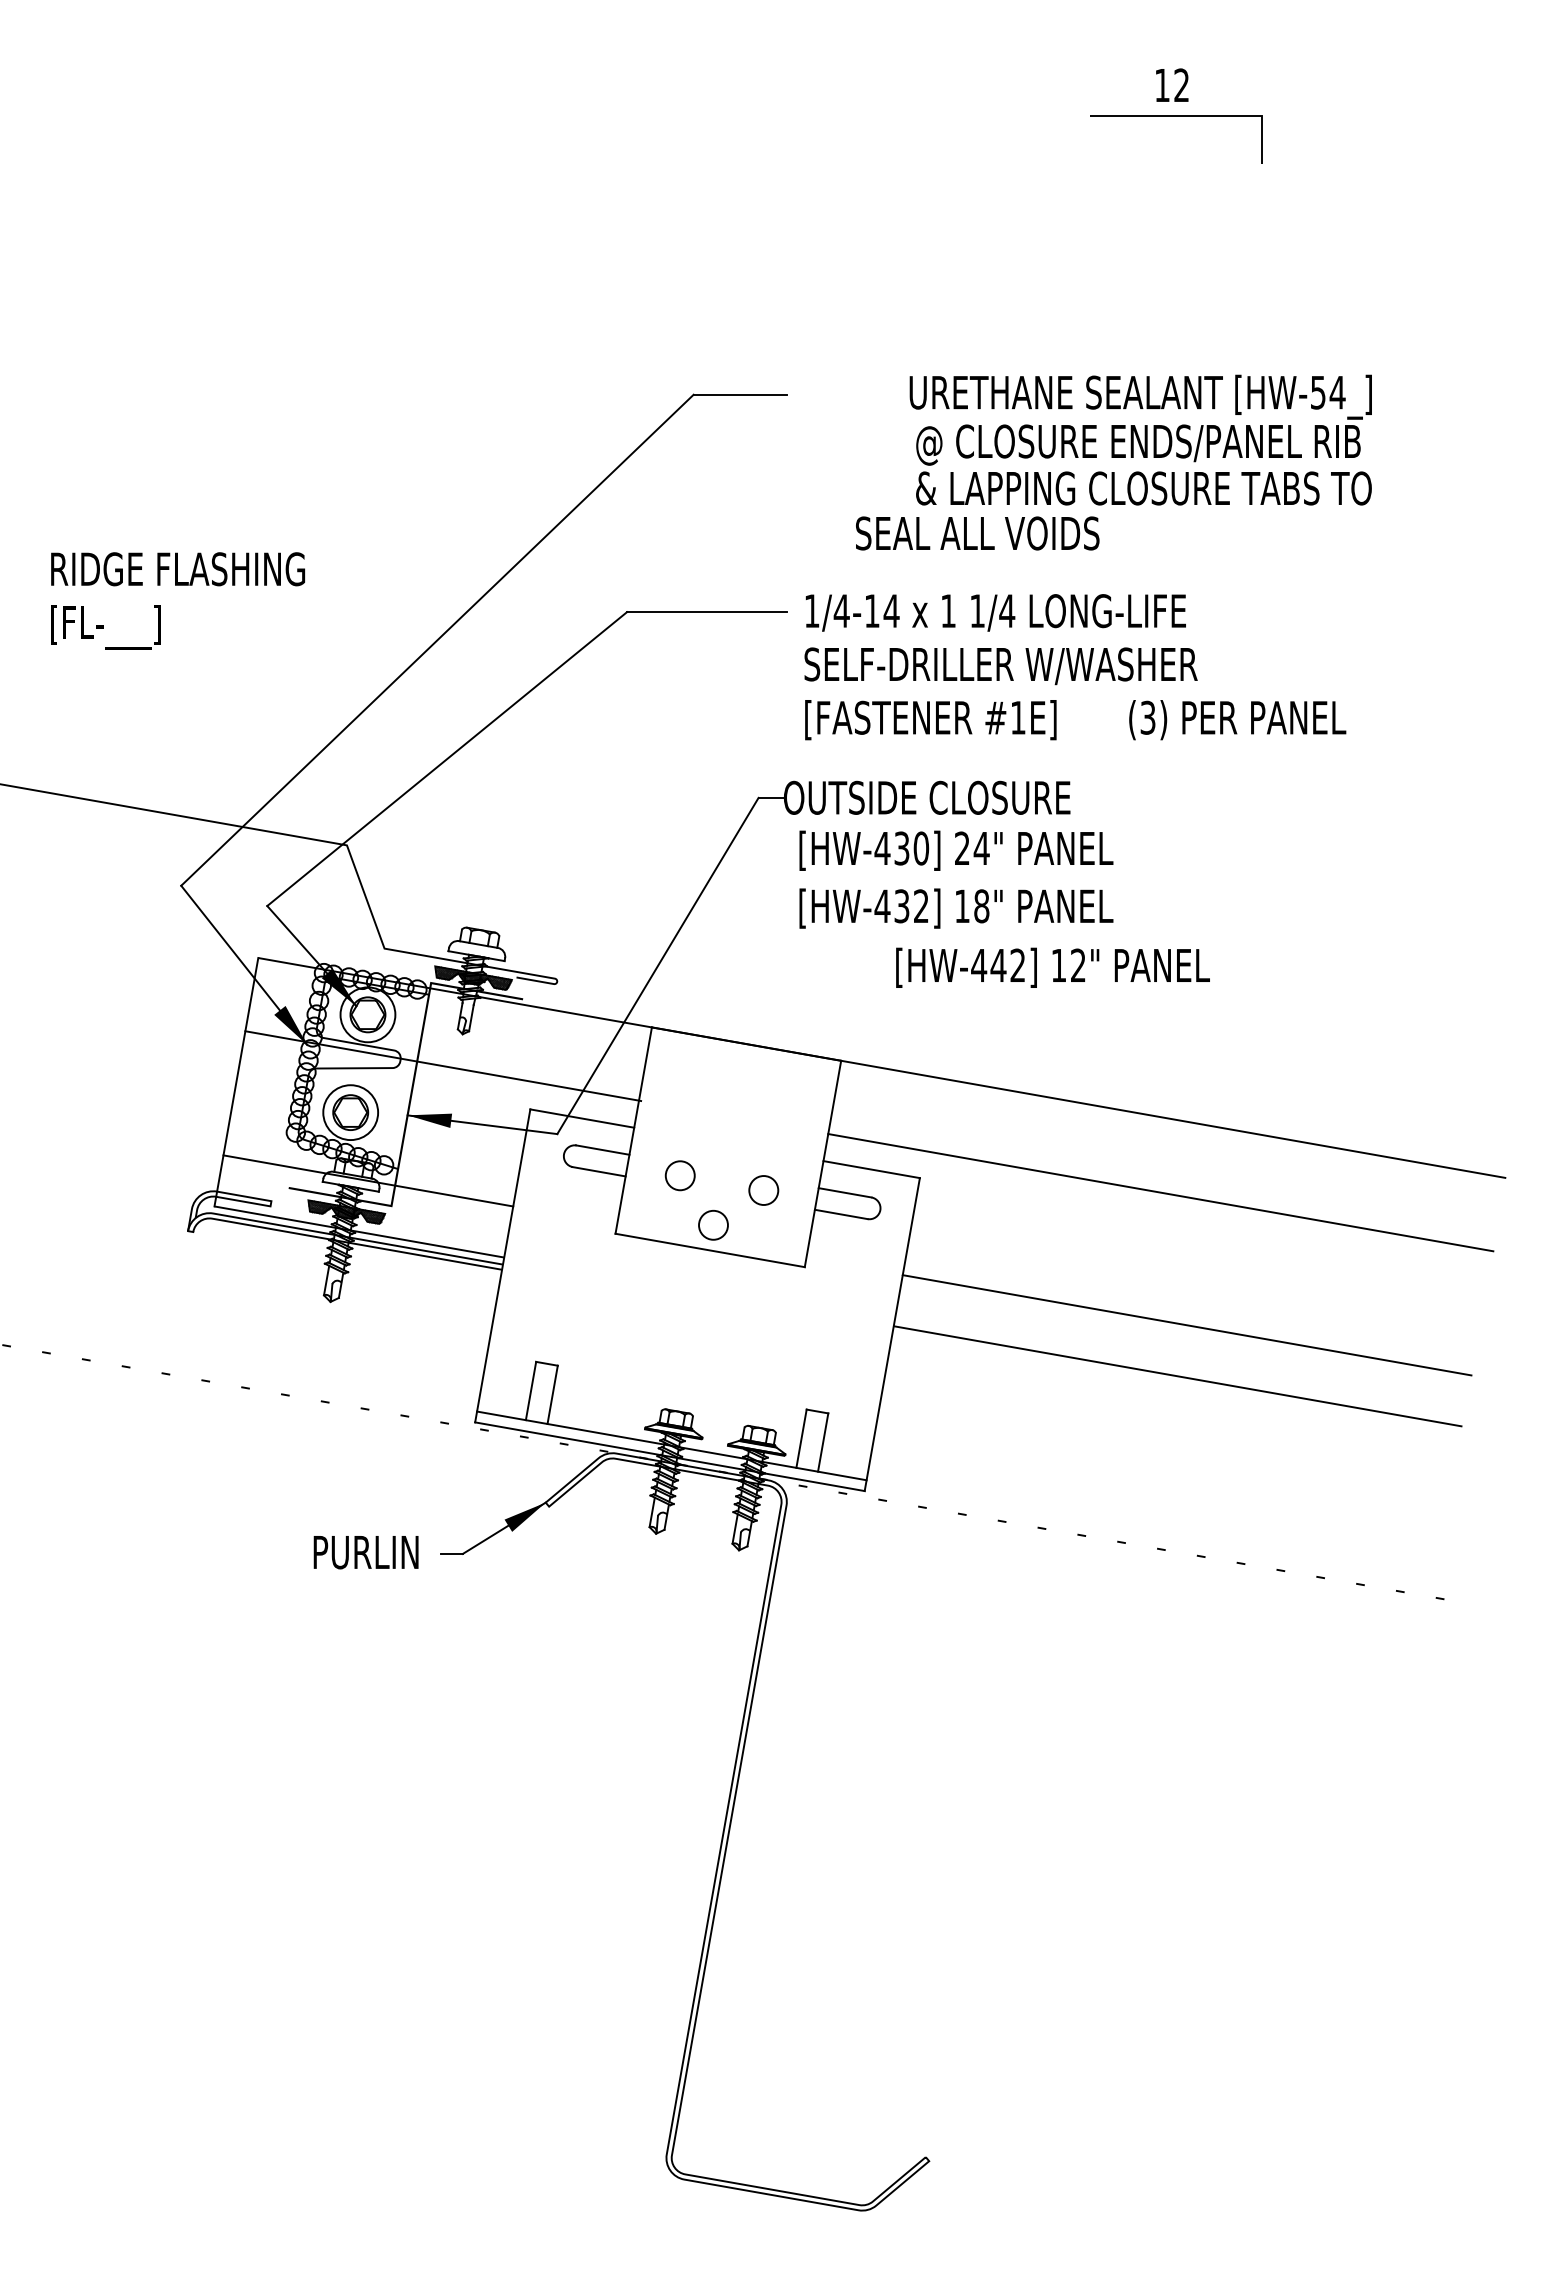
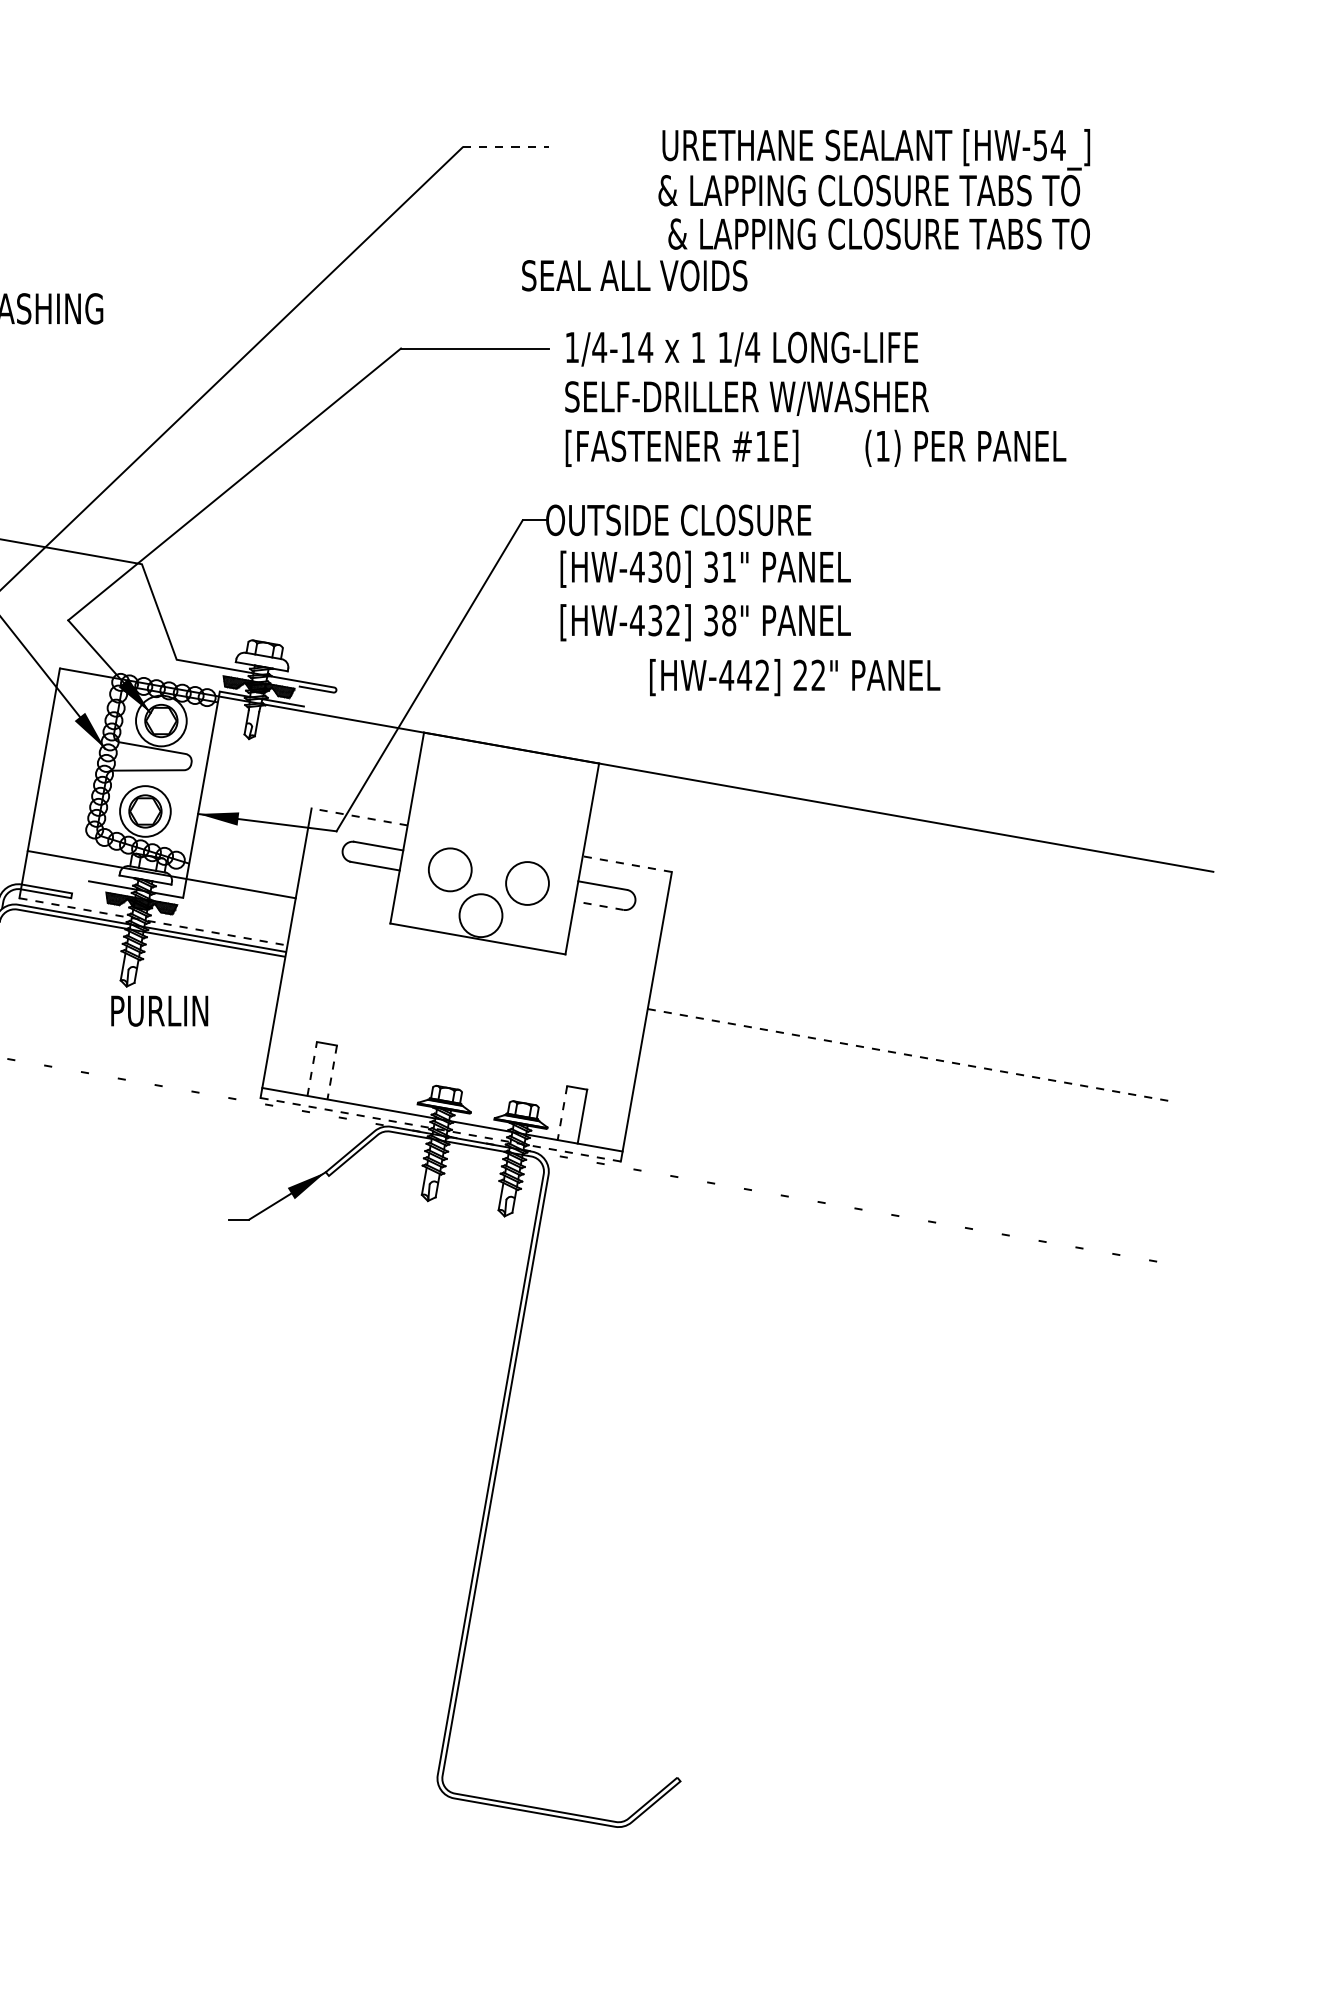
line: (740, 394) -> (505, 147), solid -> dashed
text: (1133, 444) -> (869, 193), @ CLOSURE ENDS/PANEL RIB -> & LAPPING CLOSURE TABS TO
text: (977, 533) -> (634, 275), moved
text: (1147, 717) -> (882, 445), (3) -> (1)
text: (972, 848) -> (720, 567), 24" -> 31"
text: (962, 906) -> (711, 620), 18" -> 38"
text: (1058, 964) -> (800, 674), 12" -> 22"
line: (443, 1066) -> (231, 768), removed
line: (582, 1118) -> (359, 816), solid -> dashed
line: (871, 1169) -> (627, 864), solid -> dashed
circle: (679, 1175) -> (449, 869), size x1.6
circle: (763, 1190) -> (527, 883), size x1.6
line: (1160, 1192) -> (894, 885), removed
line: (841, 1214) -> (599, 905), solid -> dashed
circle: (713, 1224) -> (481, 914), size x1.6
line: (359, 1232) -> (153, 922), solid -> dashed
line: (1186, 1325) -> (918, 1008), removed
line: (1178, 1376) -> (911, 1055), solid -> dashed
line: (531, 1391) -> (312, 1069), solid -> dashed
line: (552, 1394) -> (332, 1072), solid -> dashed
line: (801, 1438) -> (562, 1112), solid -> dashed
line: (669, 1456) -> (440, 1129), solid -> dashed
text: (365, 1552) -> (159, 1011), moved

